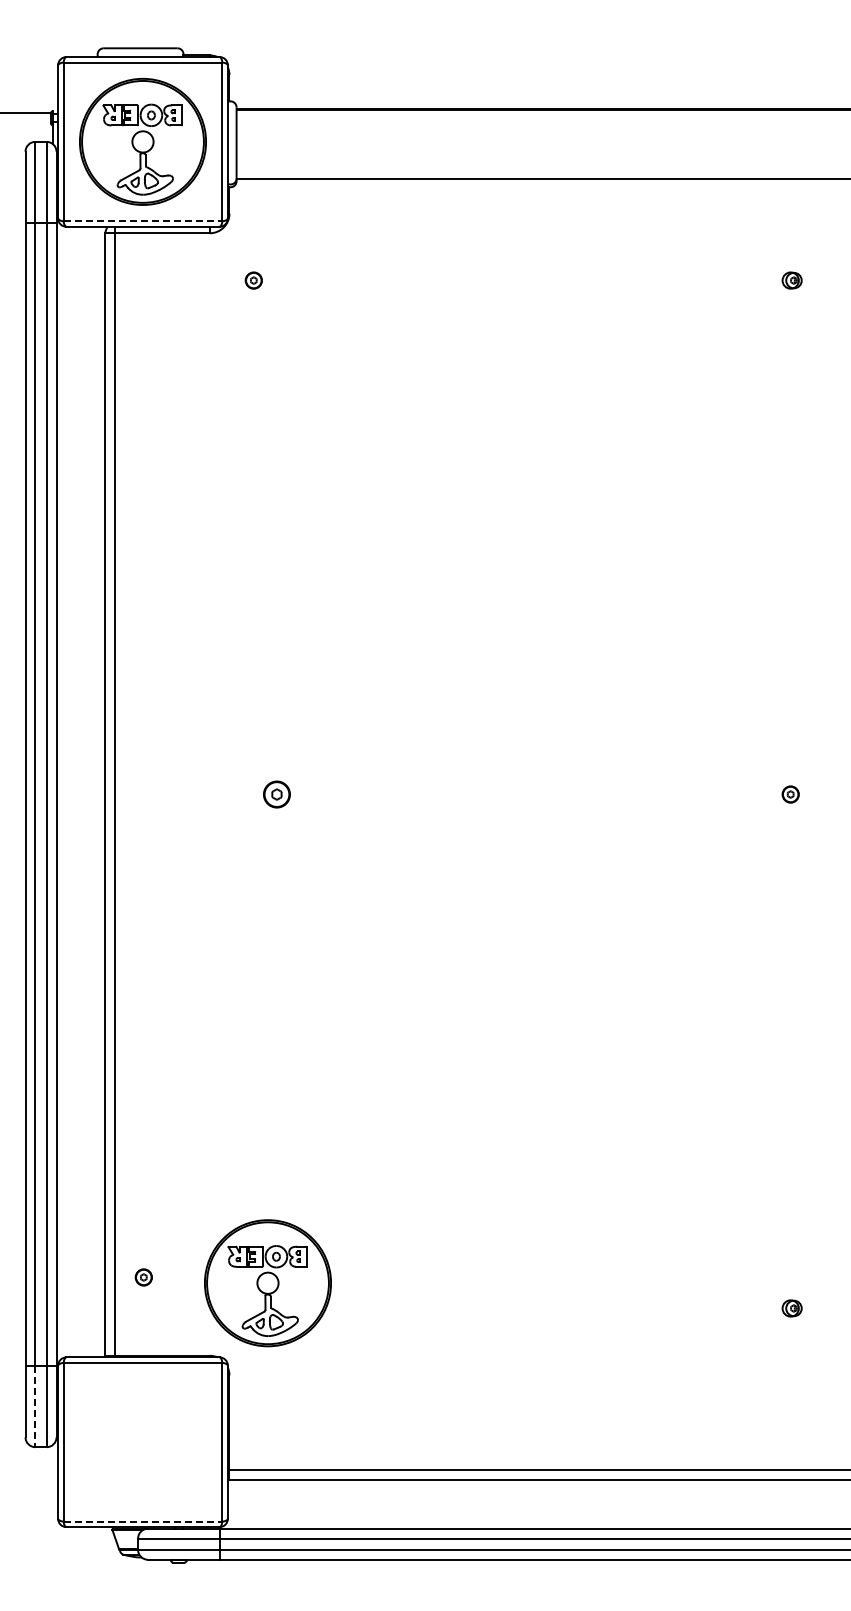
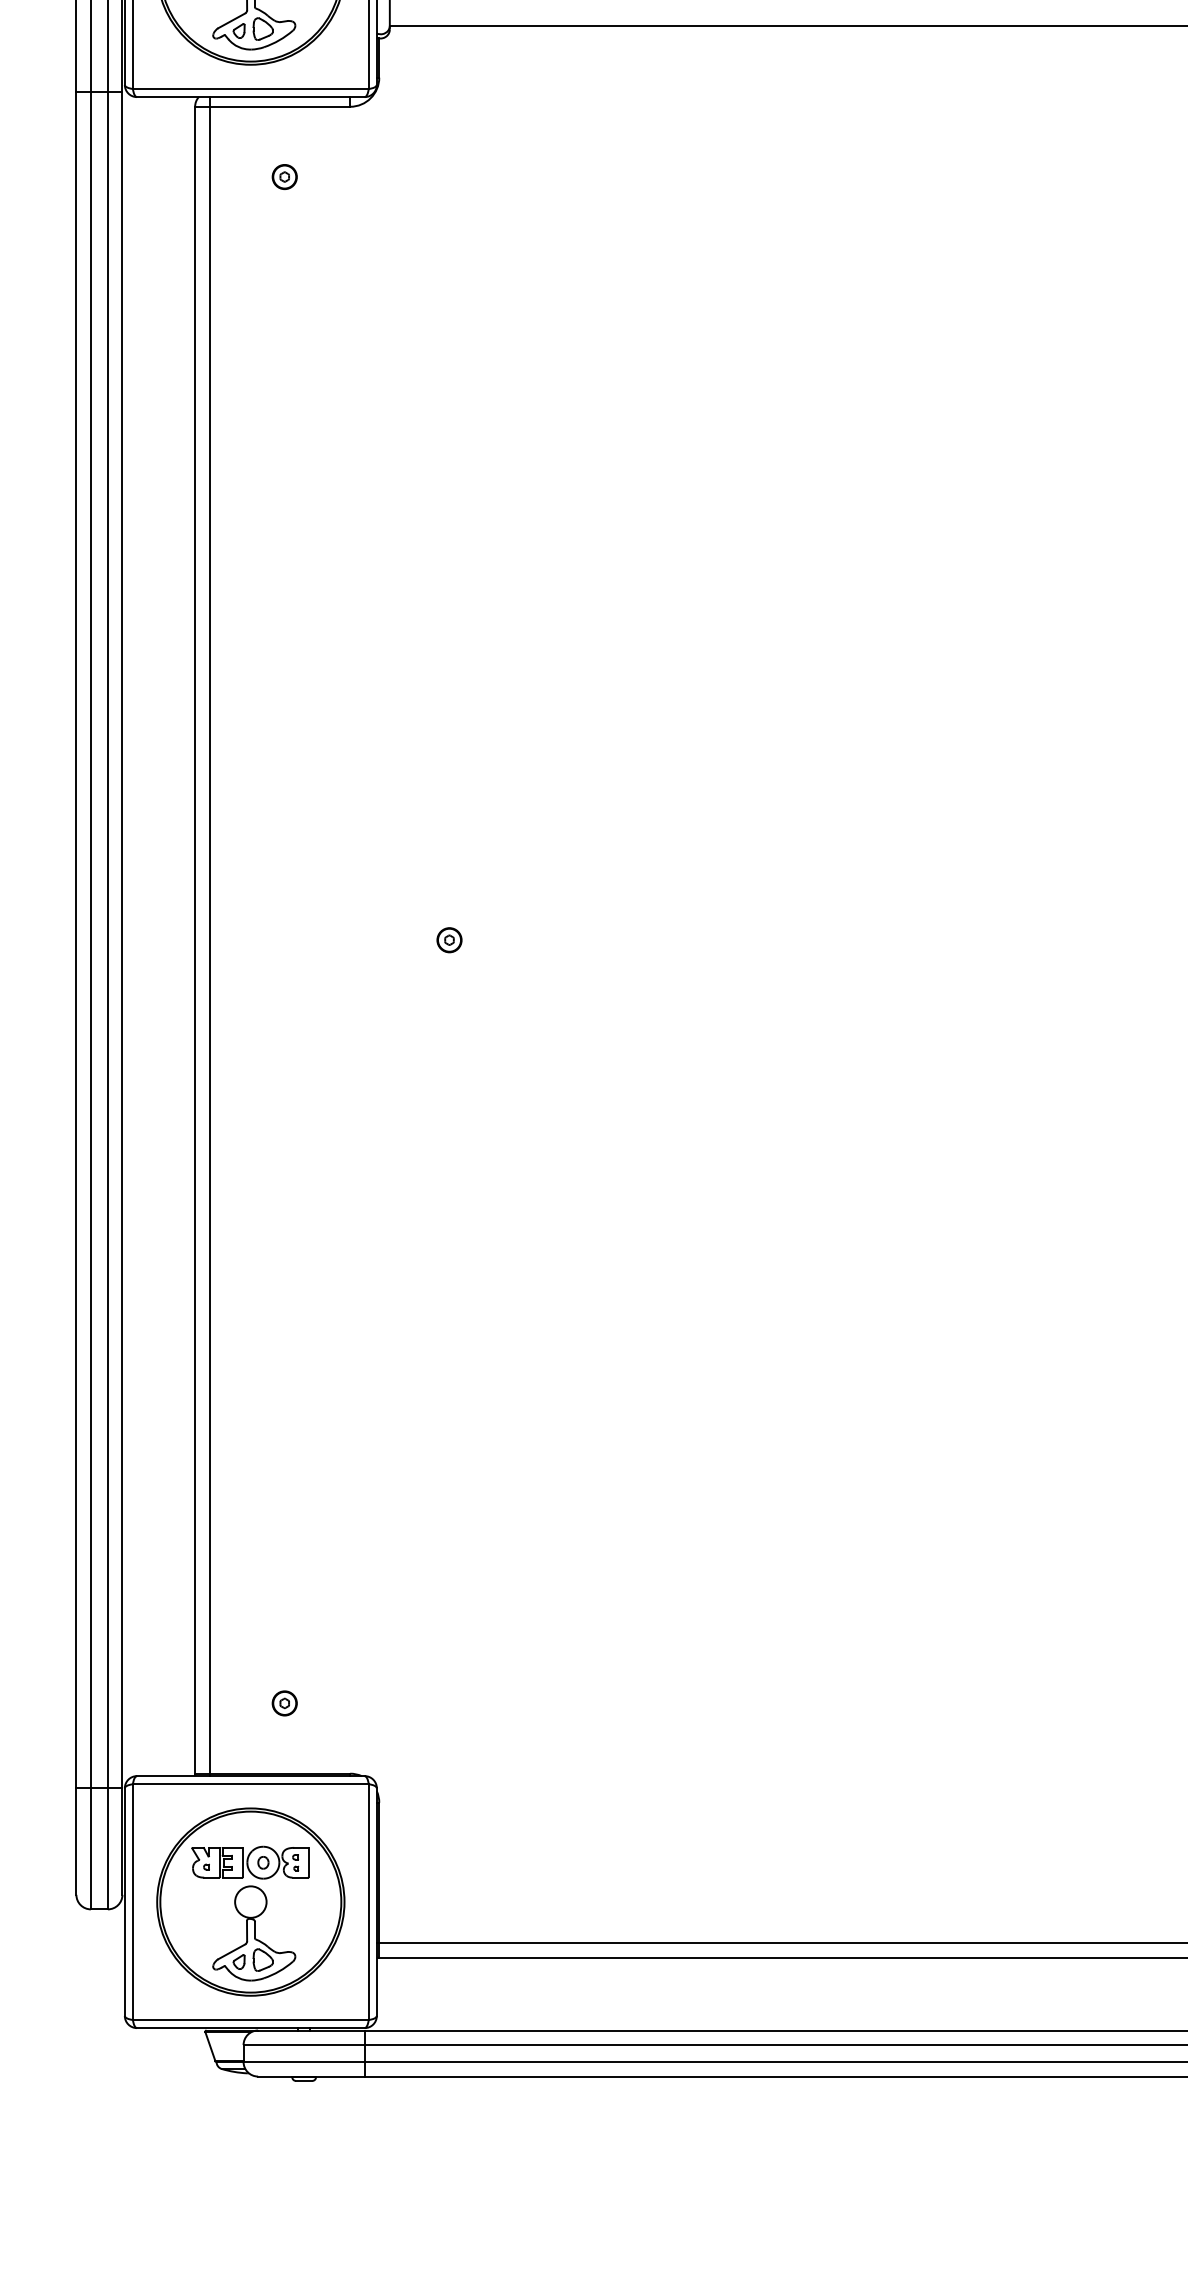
line: (143, 221) -> (251, 89), dashed -> solid
part: (253, 280) -> (284, 176), moved
part: (276, 794) -> (449, 940), size x0.62
part: (143, 1277) -> (284, 1703), moved
part: (267, 1283) -> (250, 1902), moved
line: (35, 1406) -> (91, 1849), dashed -> solid
line: (143, 1521) -> (251, 2019), dashed -> solid

